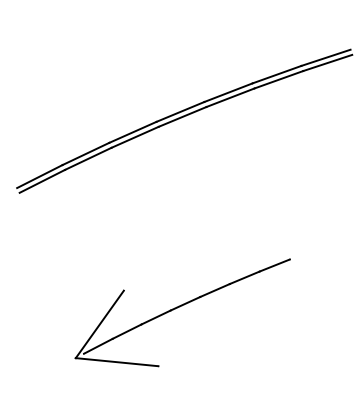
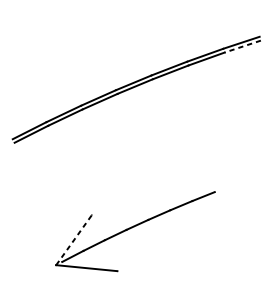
line: (327, 62) -> (242, 46), solid -> dashed
line: (100, 324) -> (74, 240), solid -> dashed

